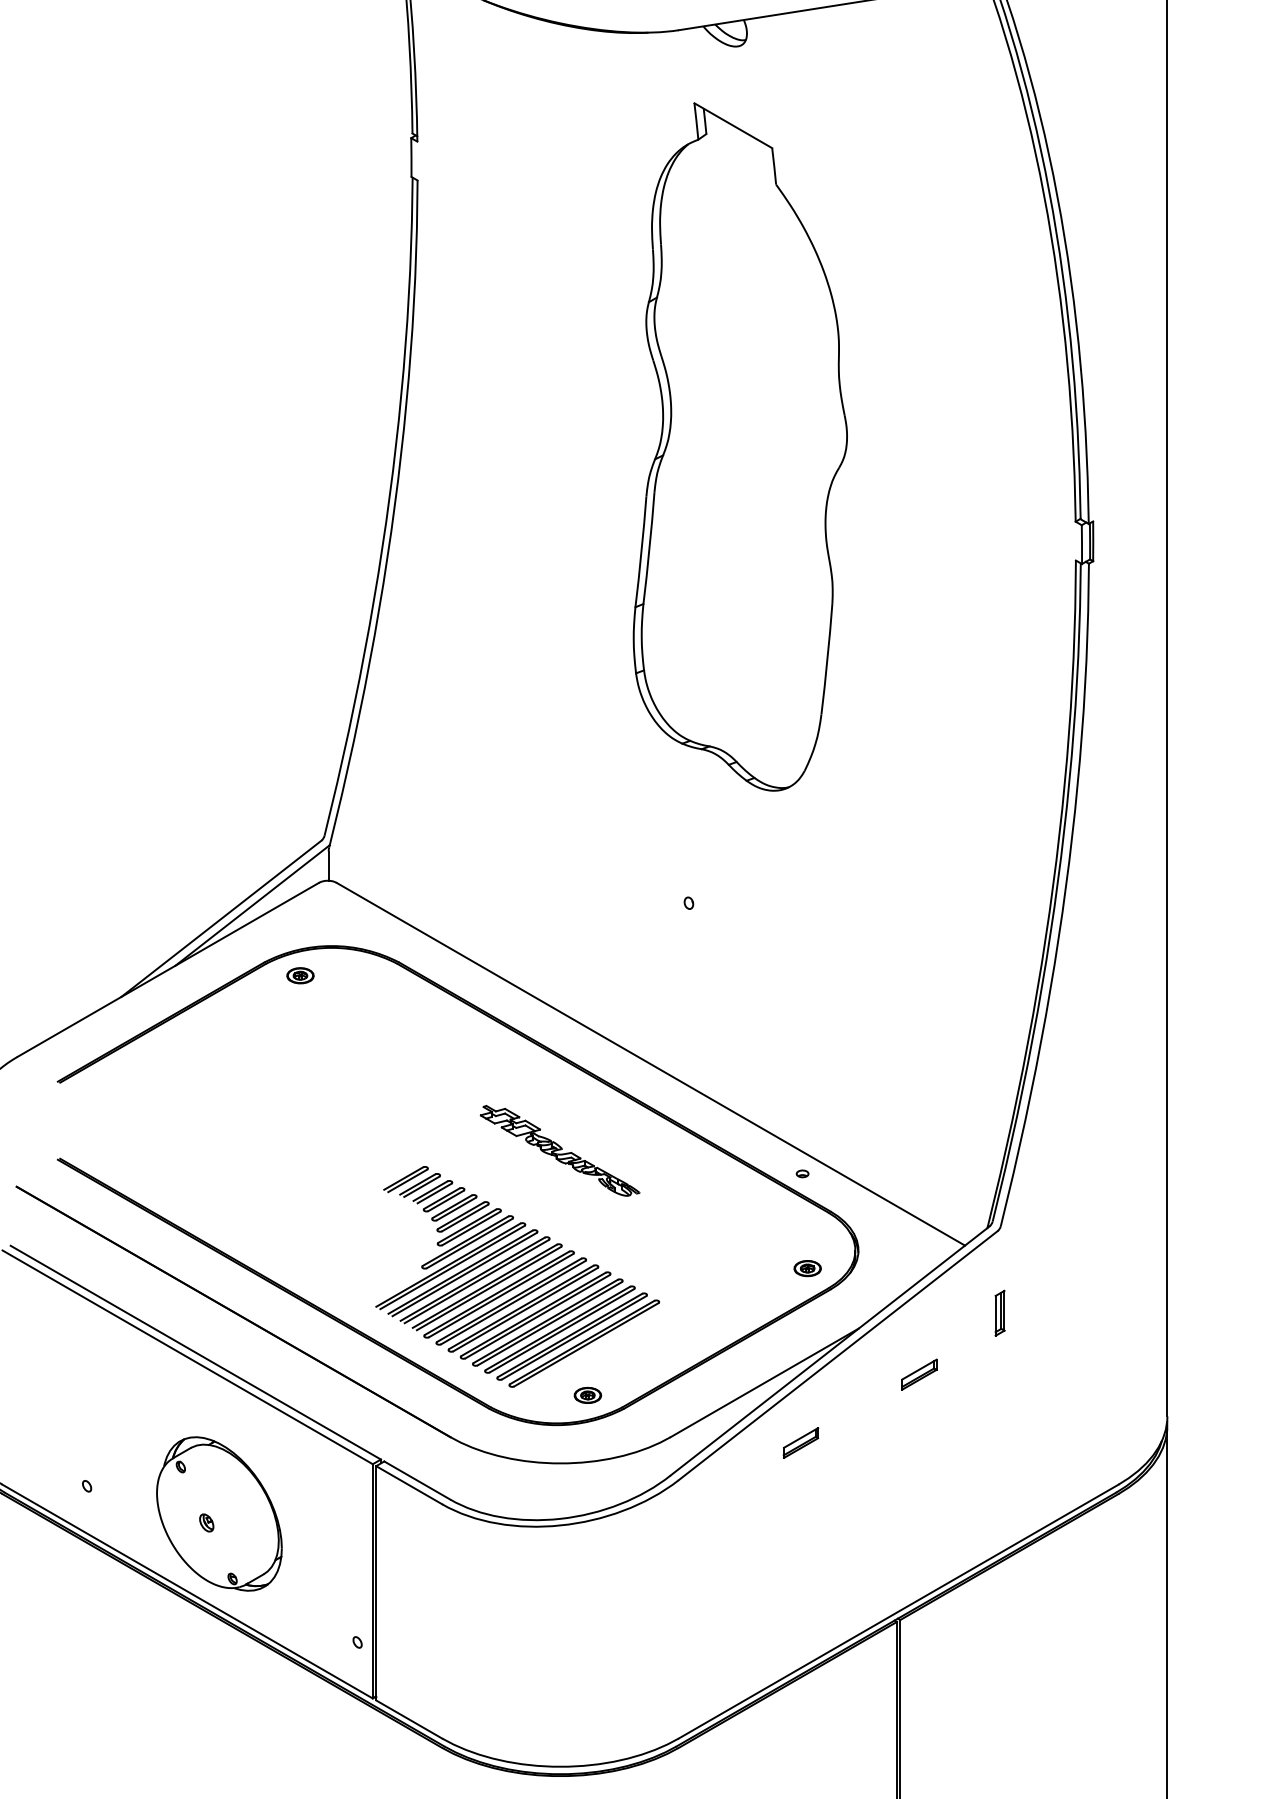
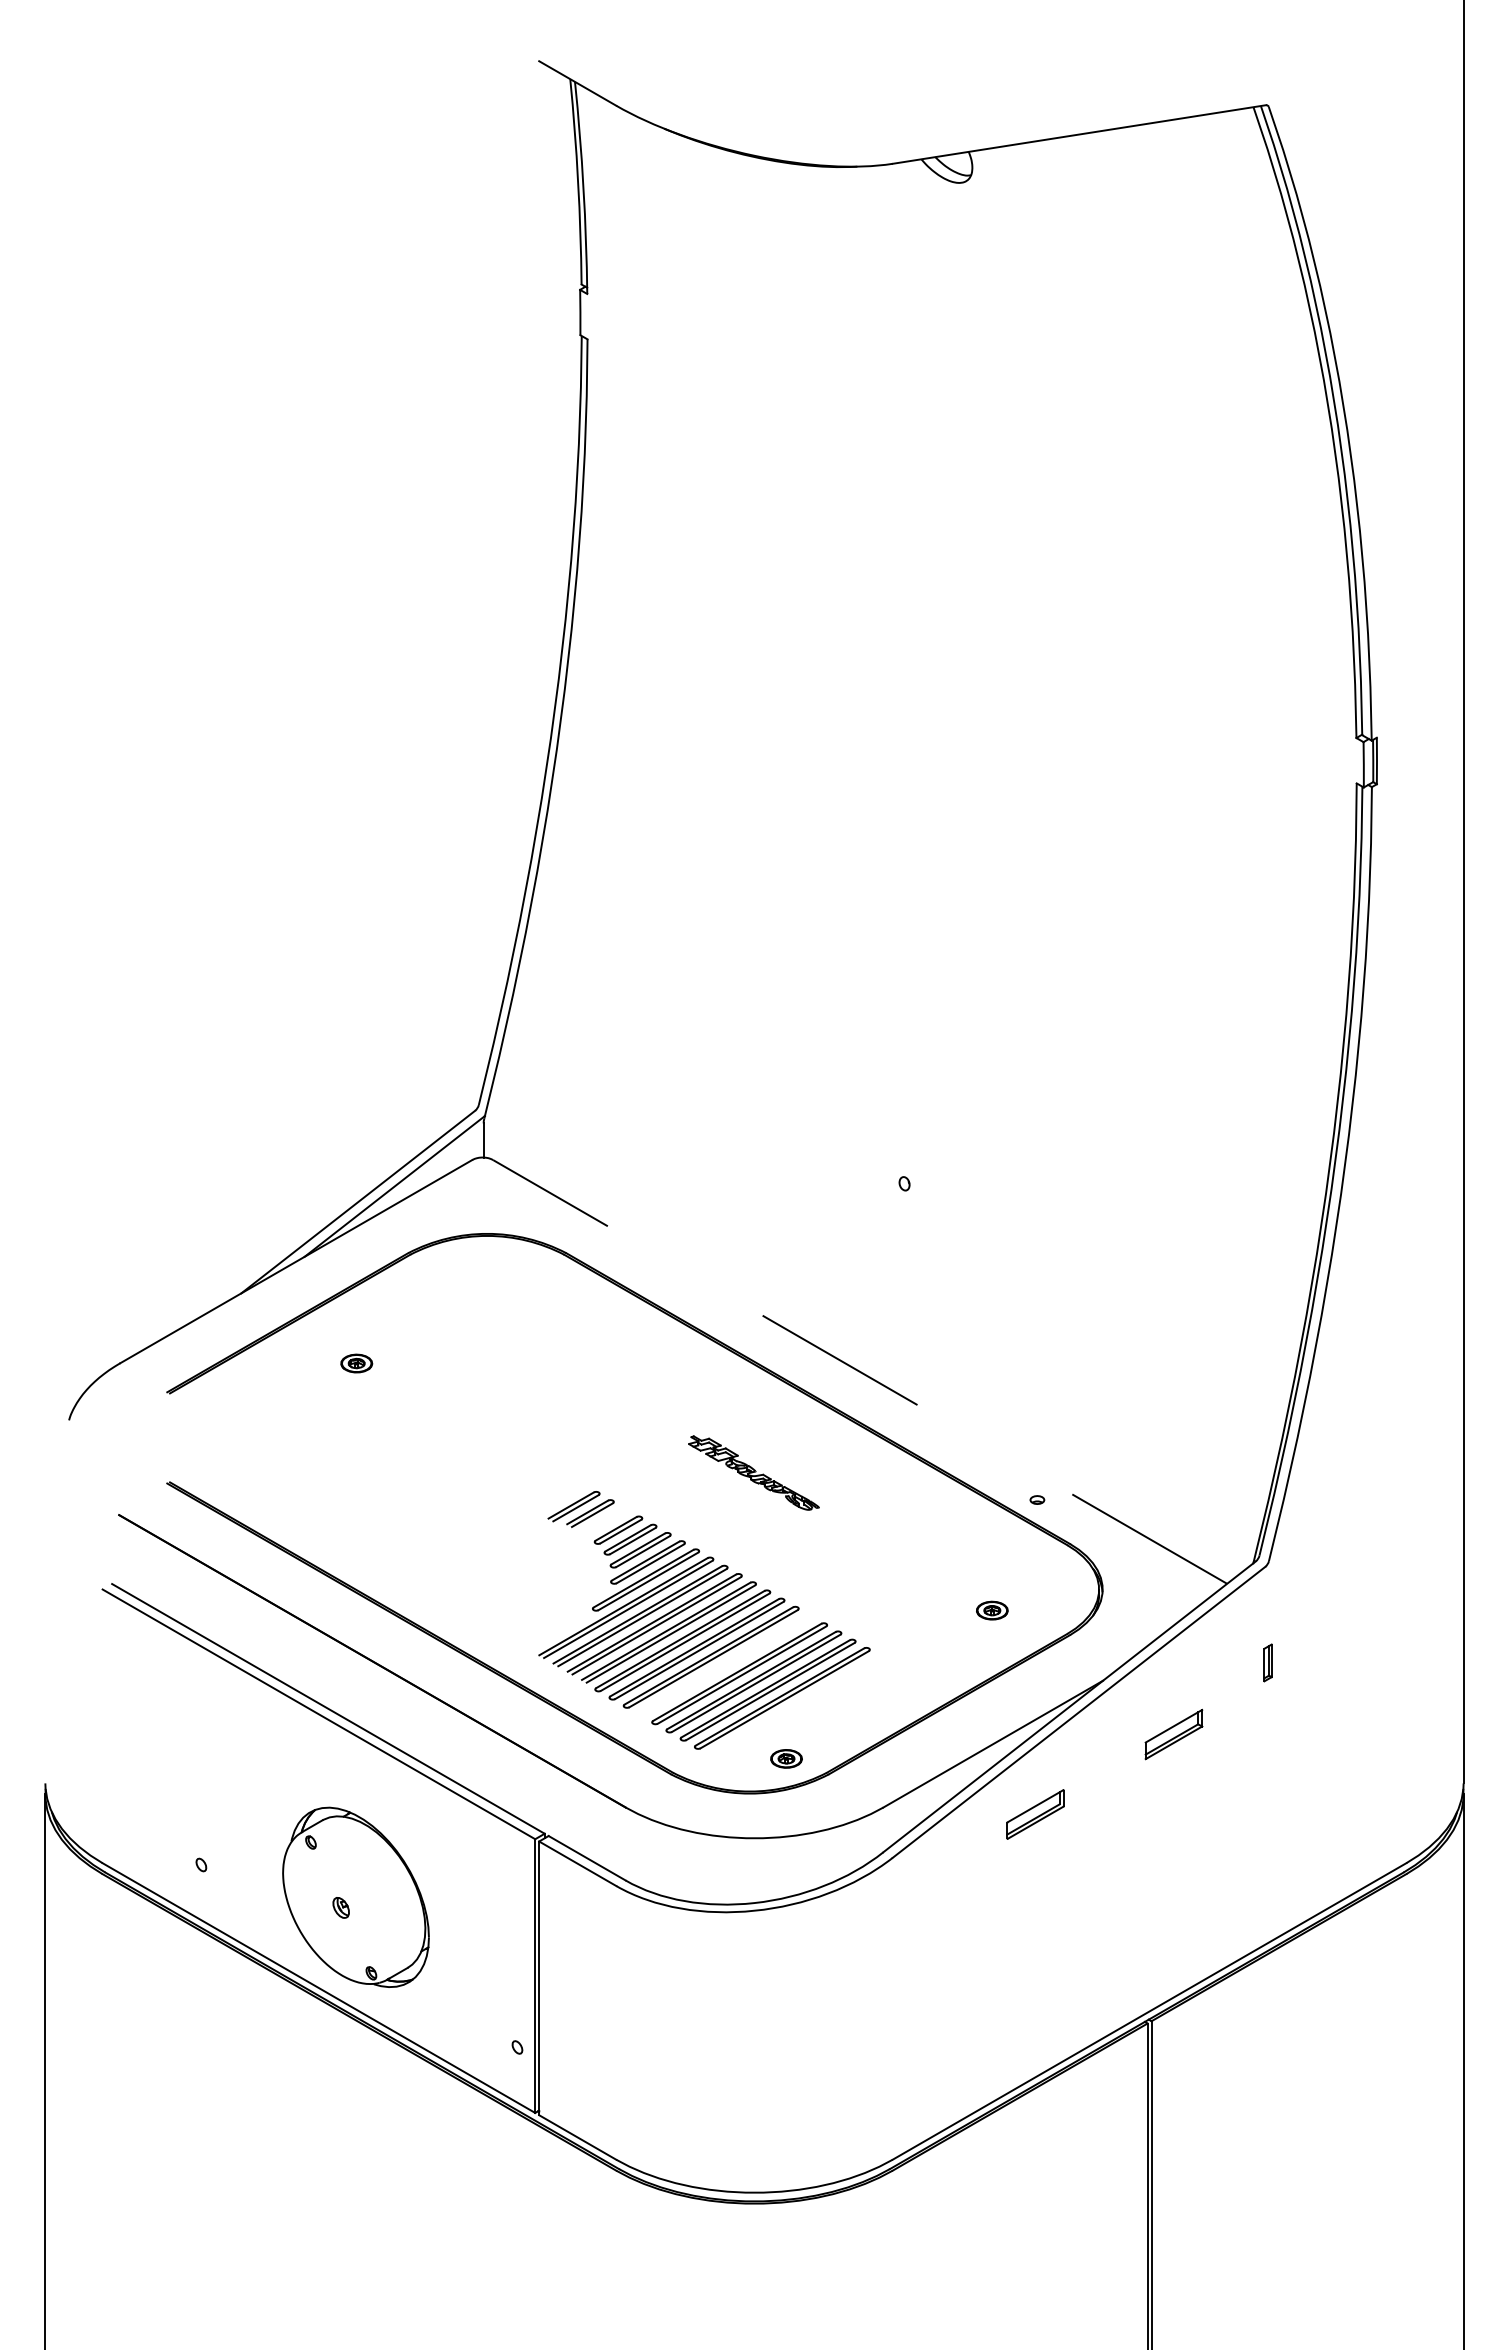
part: (740, 446) -> (964, 650), removed
part: (300, 975) -> (356, 1363), moved
line: (651, 1063) -> (860, 1371), solid -> dashed
part: (559, 1150) -> (753, 1472), size x0.7
part: (432, 1192) -> (604, 1521), removed
part: (807, 1268) -> (992, 1610), moved
part: (999, 1312) -> (1267, 1662), size x0.7
part: (535, 1315) -> (725, 1665), removed
part: (919, 1374) -> (1173, 1734), size x1.4
part: (801, 1443) -> (1035, 1814), size x1.4

